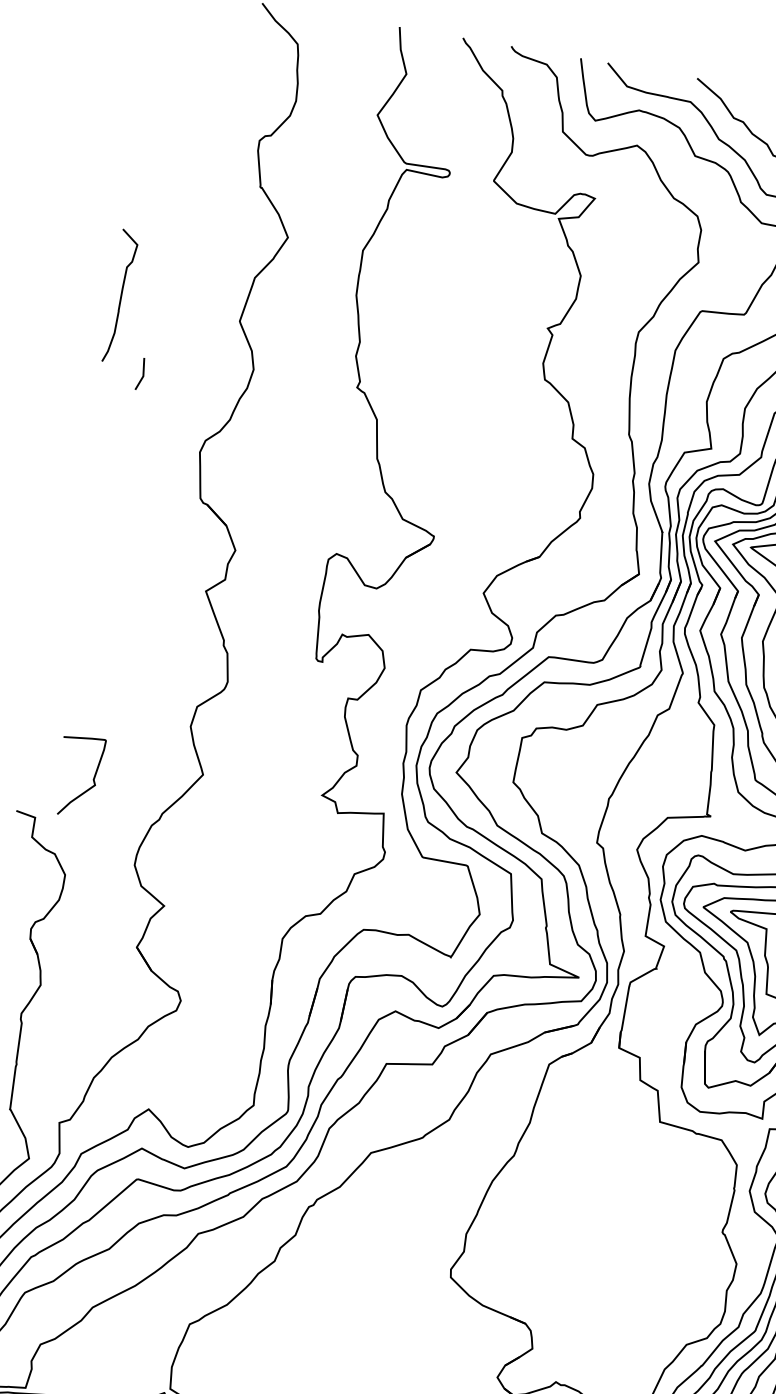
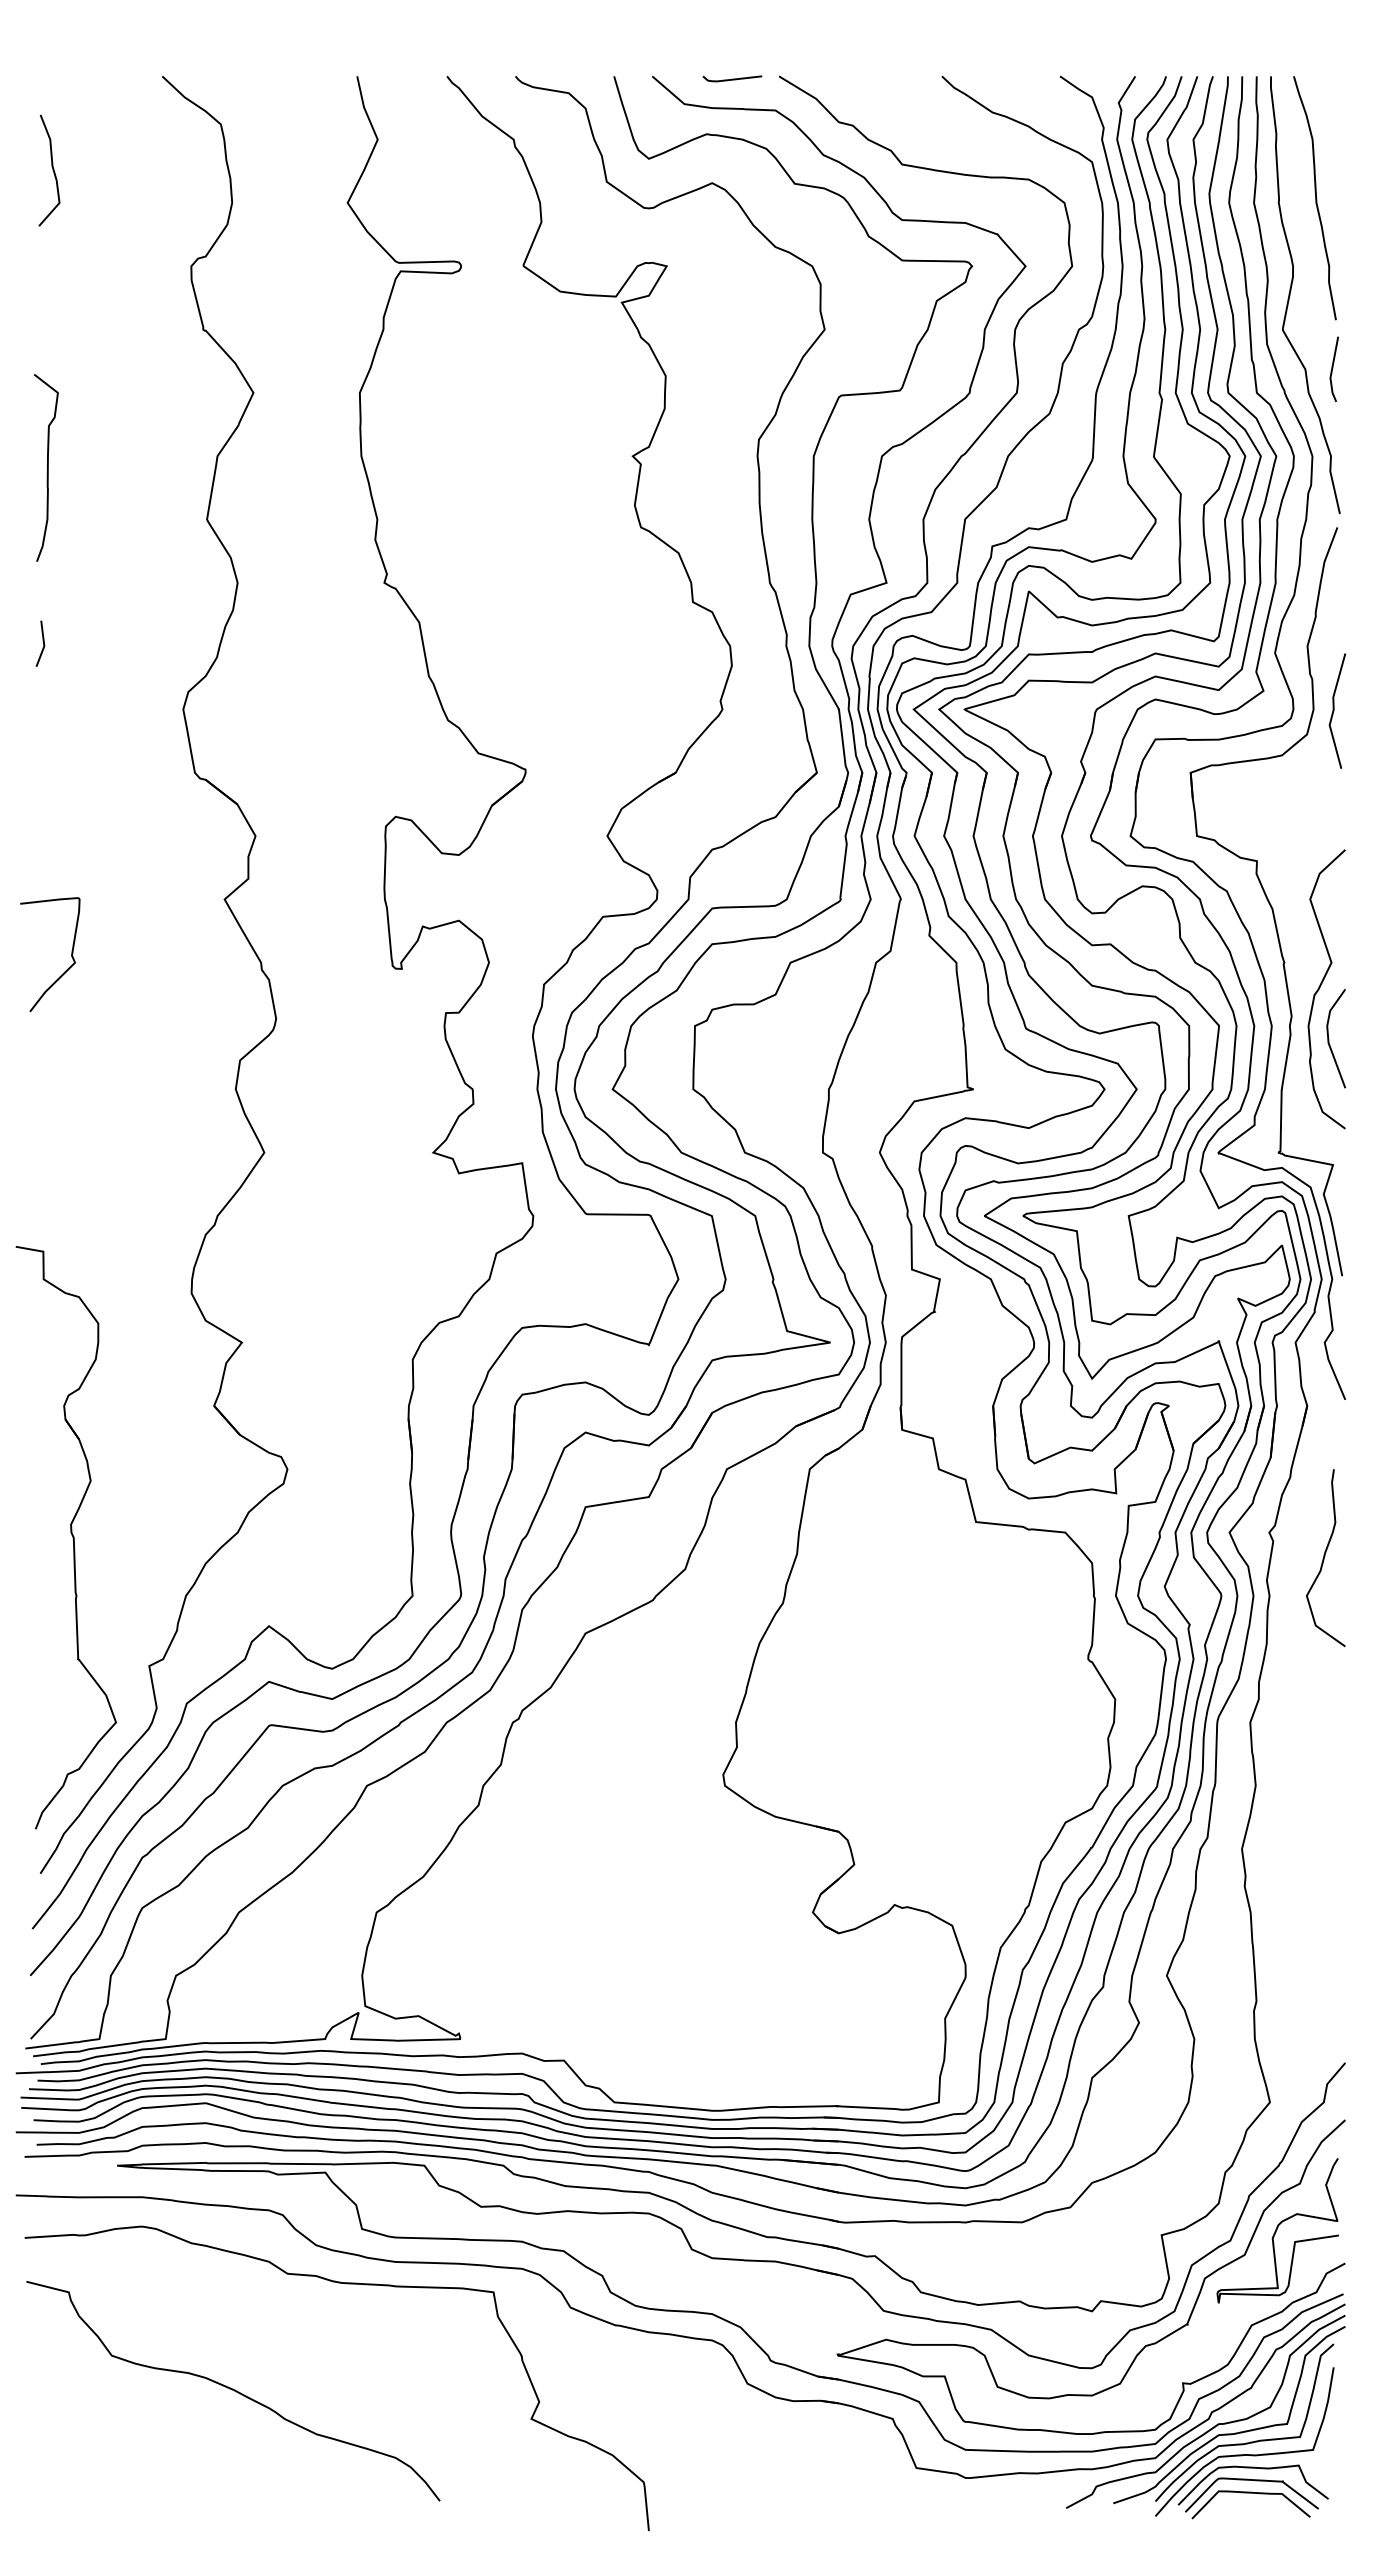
curve: (173, 56) -> (52, 170), added
line: (664, 74) -> (732, 78), added
curve: (120, 296) -> (47, 467), moved
line: (142, 372) -> (42, 641), moved
curve: (93, 778) -> (71, 954), moved

